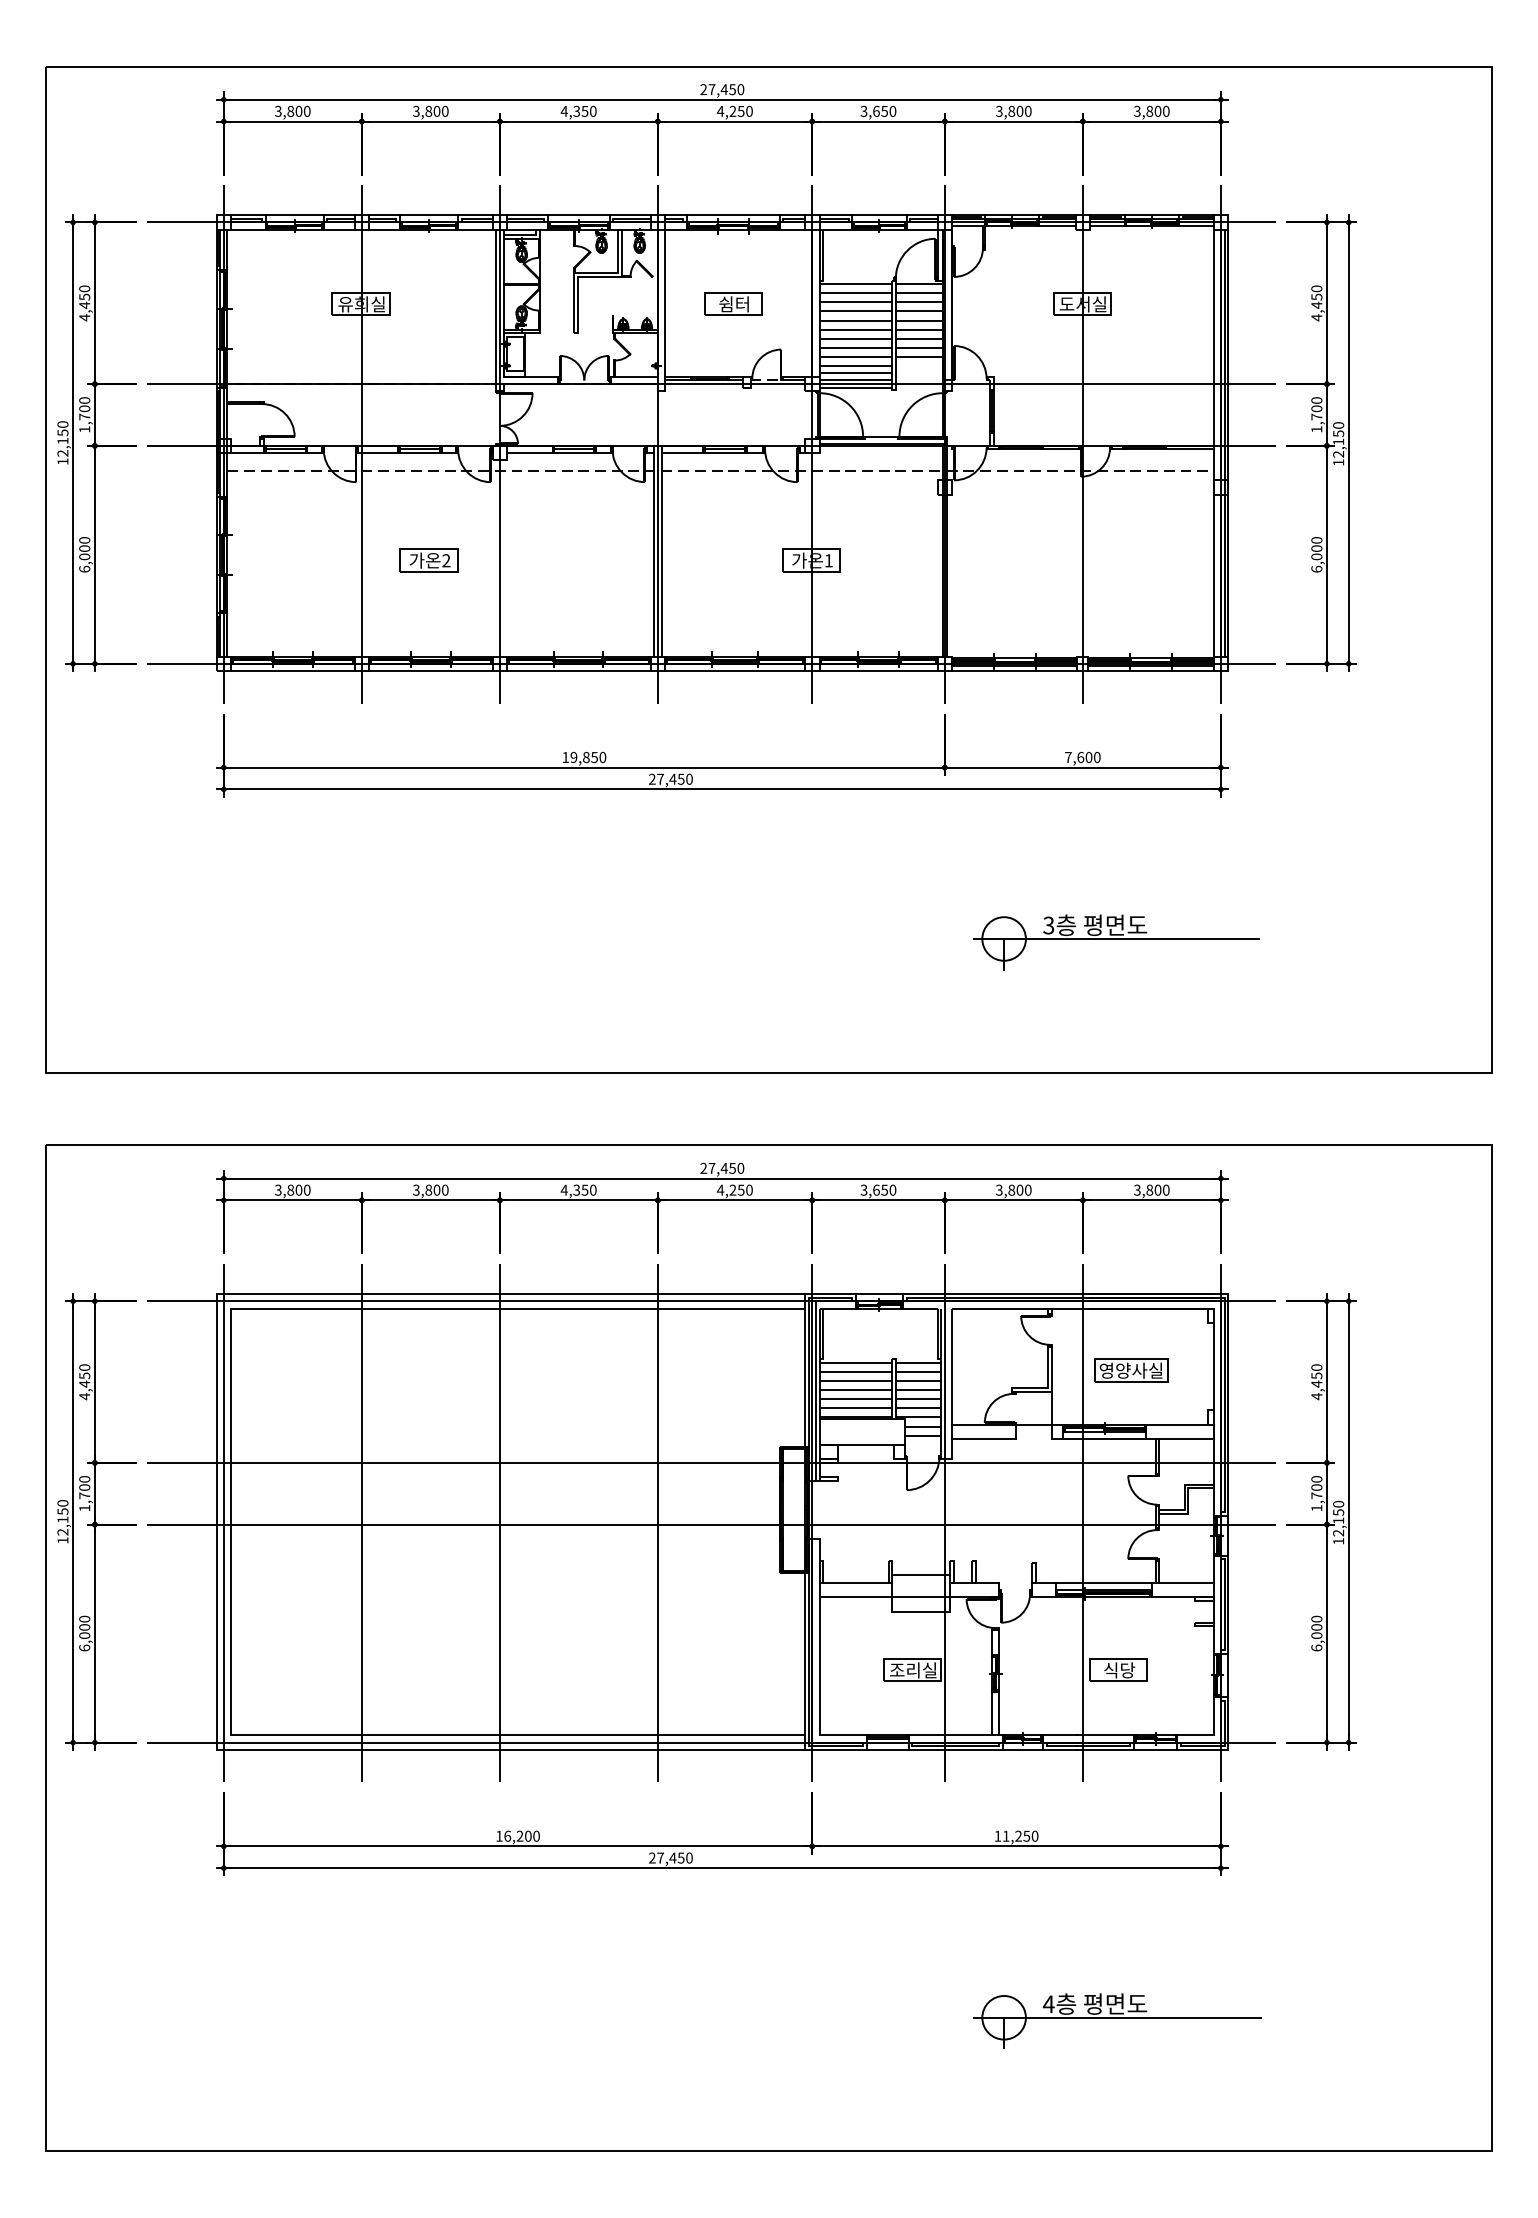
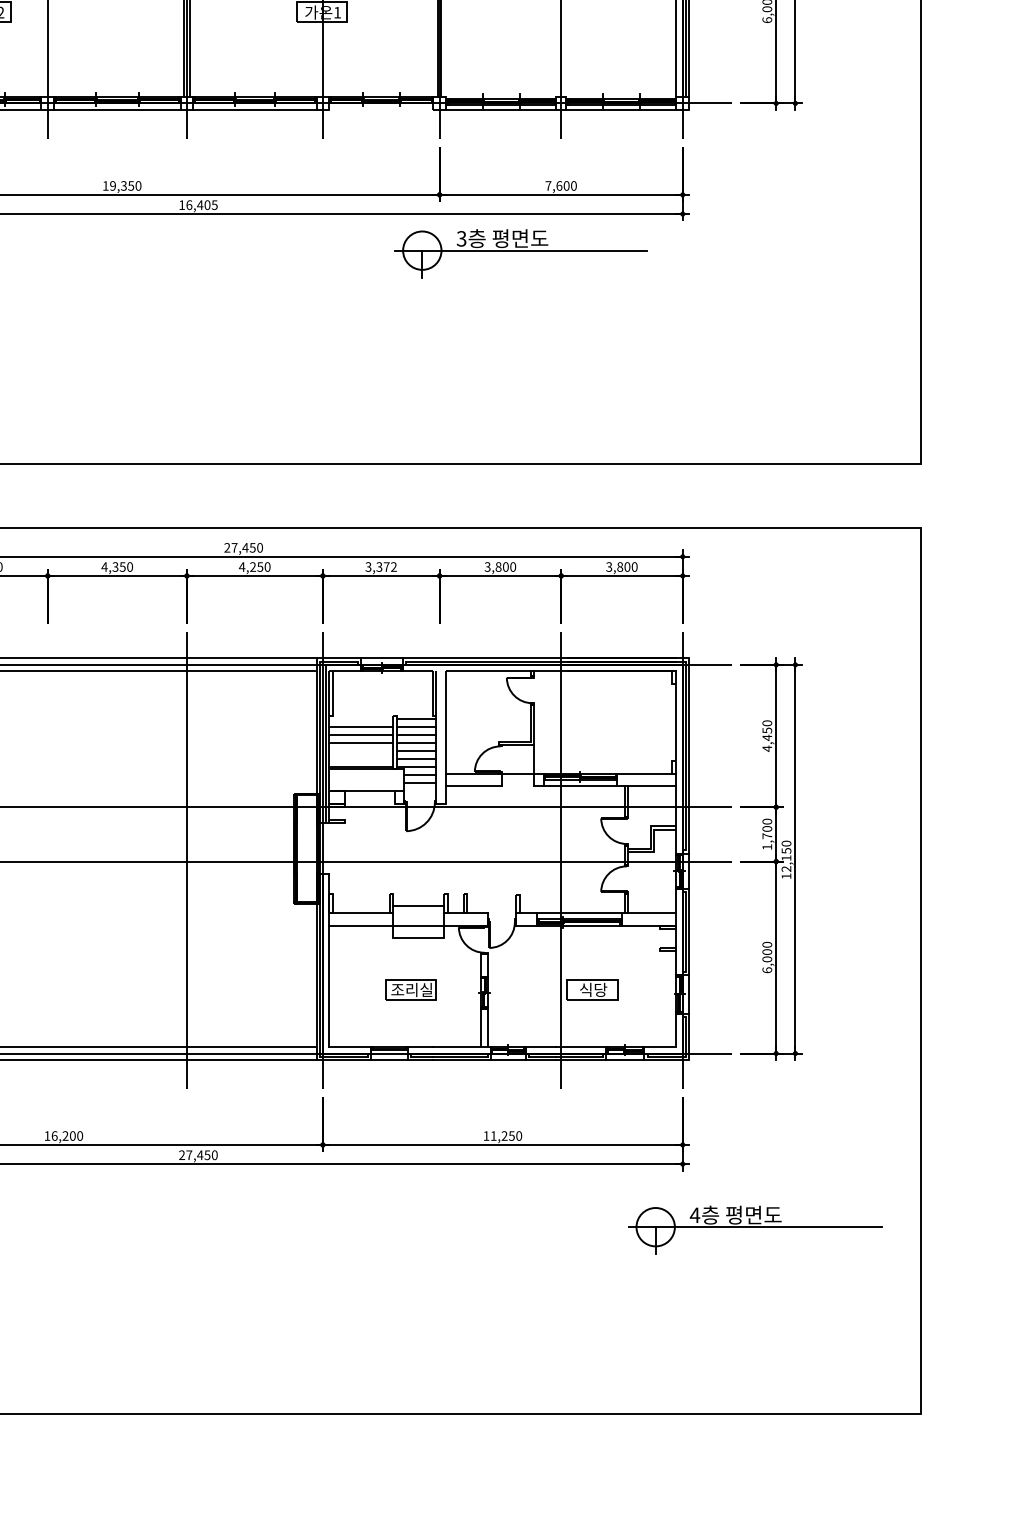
line: (878, 671) -> (381, 110), removed
text: (586, 757) -> (124, 185), 19,850 -> 19,350
text: (670, 778) -> (198, 204), 27,450 -> 16,405
part: (1116, 942) -> (521, 253), moved
text: (884, 1189) -> (386, 566), 3,650 -> 3,372
line: (855, 1363) -> (360, 719), removed
part: (1131, 1370) -> (604, 725), removed
line: (855, 1399) -> (360, 751), removed
line: (855, 1408) -> (360, 759), removed
line: (499, 1523) -> (47, 860), removed
line: (944, 1523) -> (439, 860), removed
part: (1117, 2020) -> (755, 1229), moved

